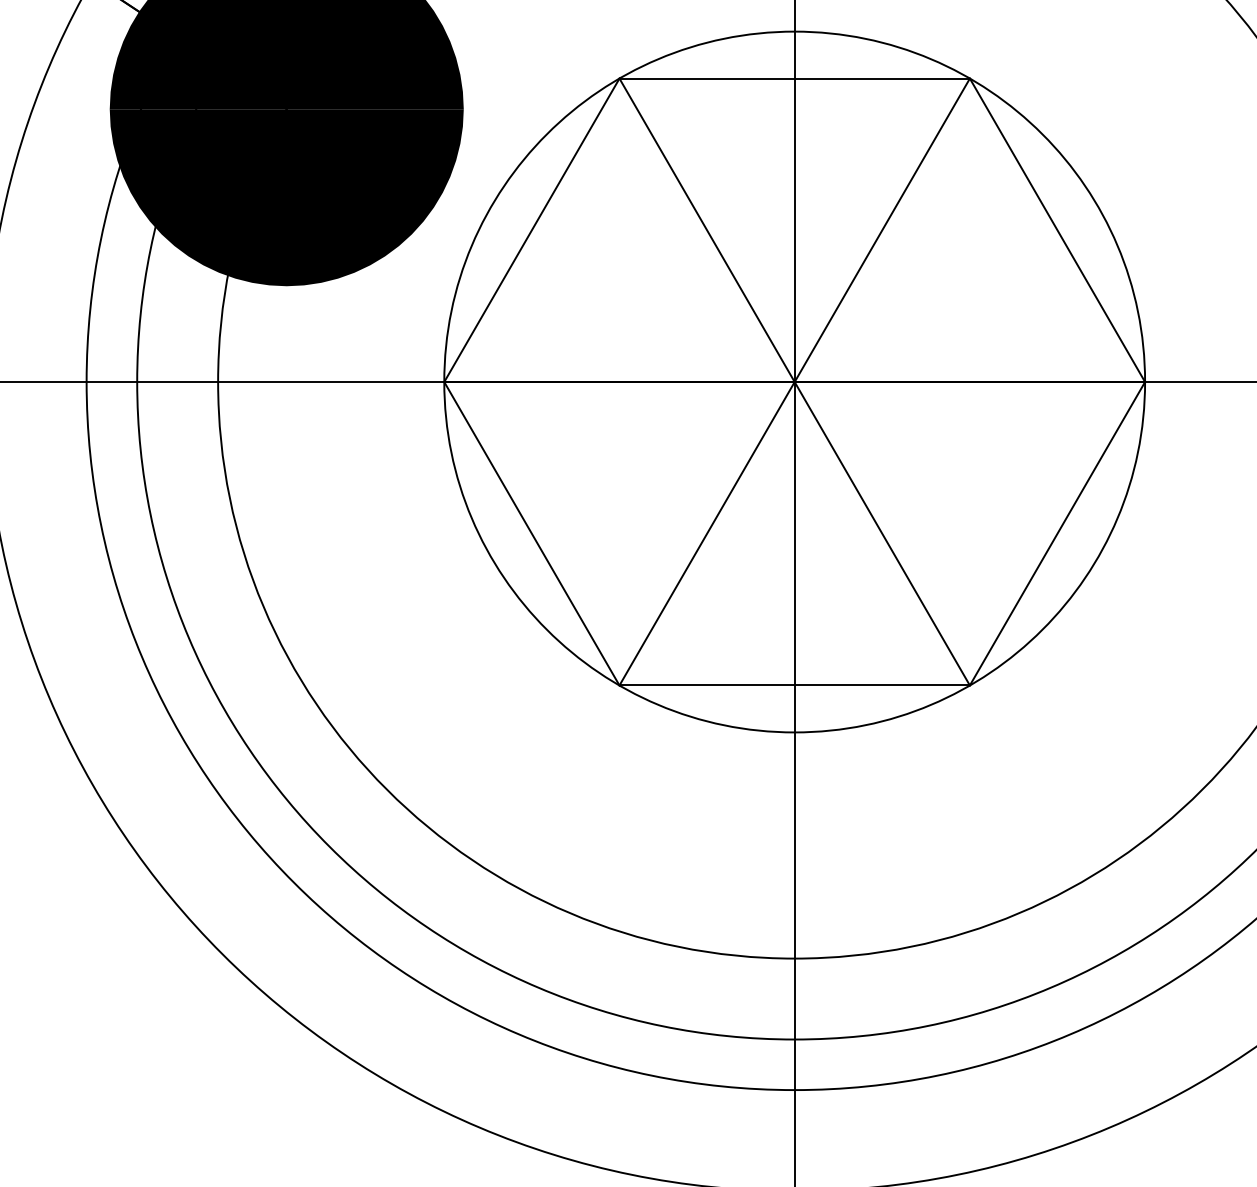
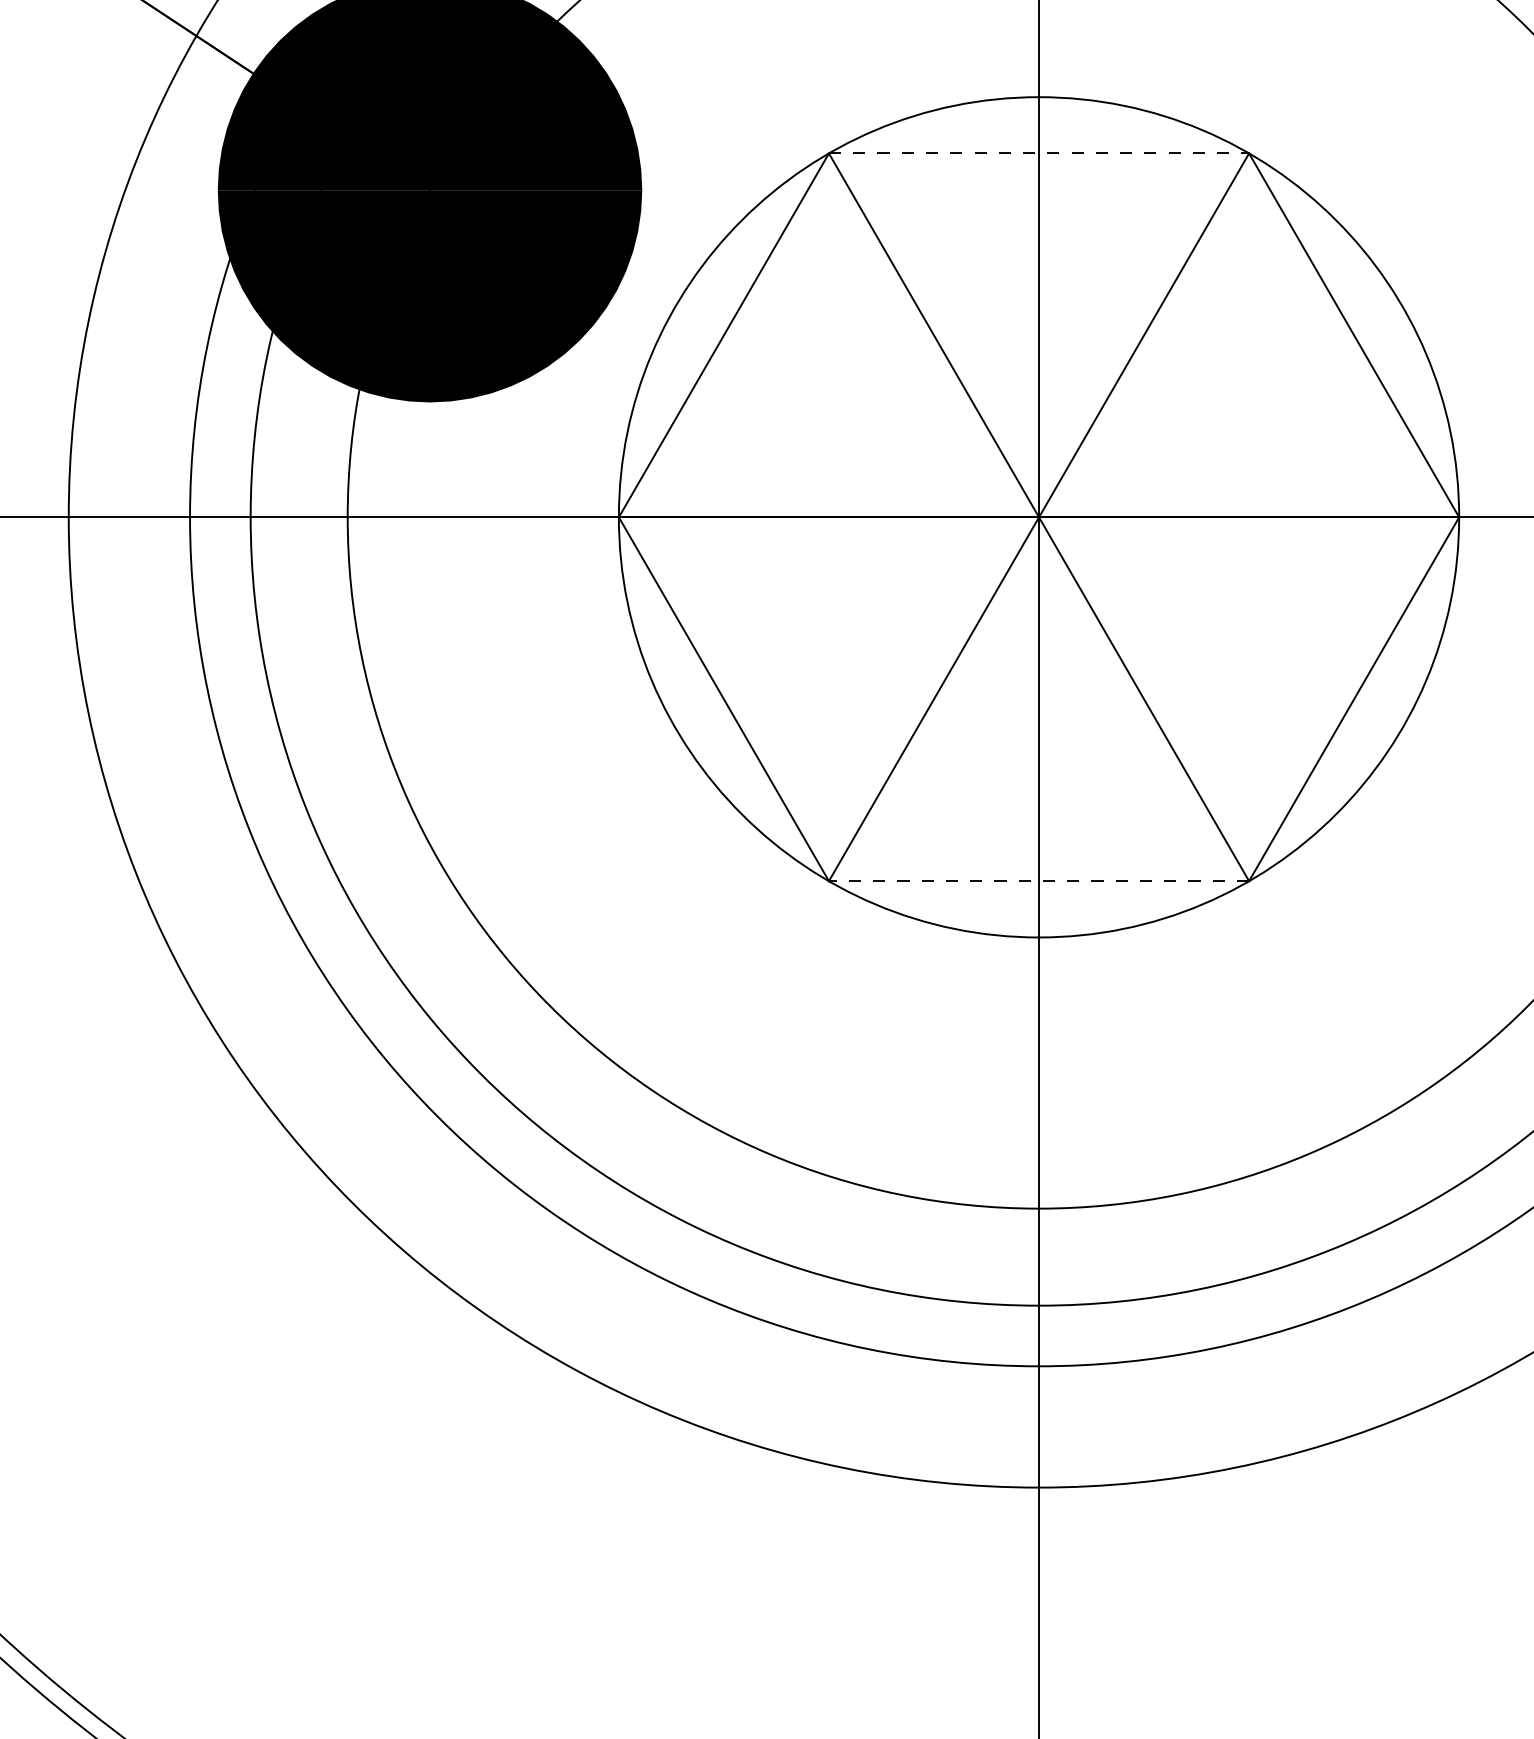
line: (795, 78) -> (1039, 153), solid -> dashed
line: (794, 685) -> (1038, 881), solid -> dashed

